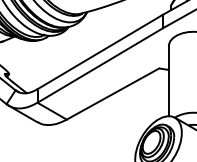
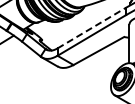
line: (99, 52) -> (91, 28), solid -> dashed

